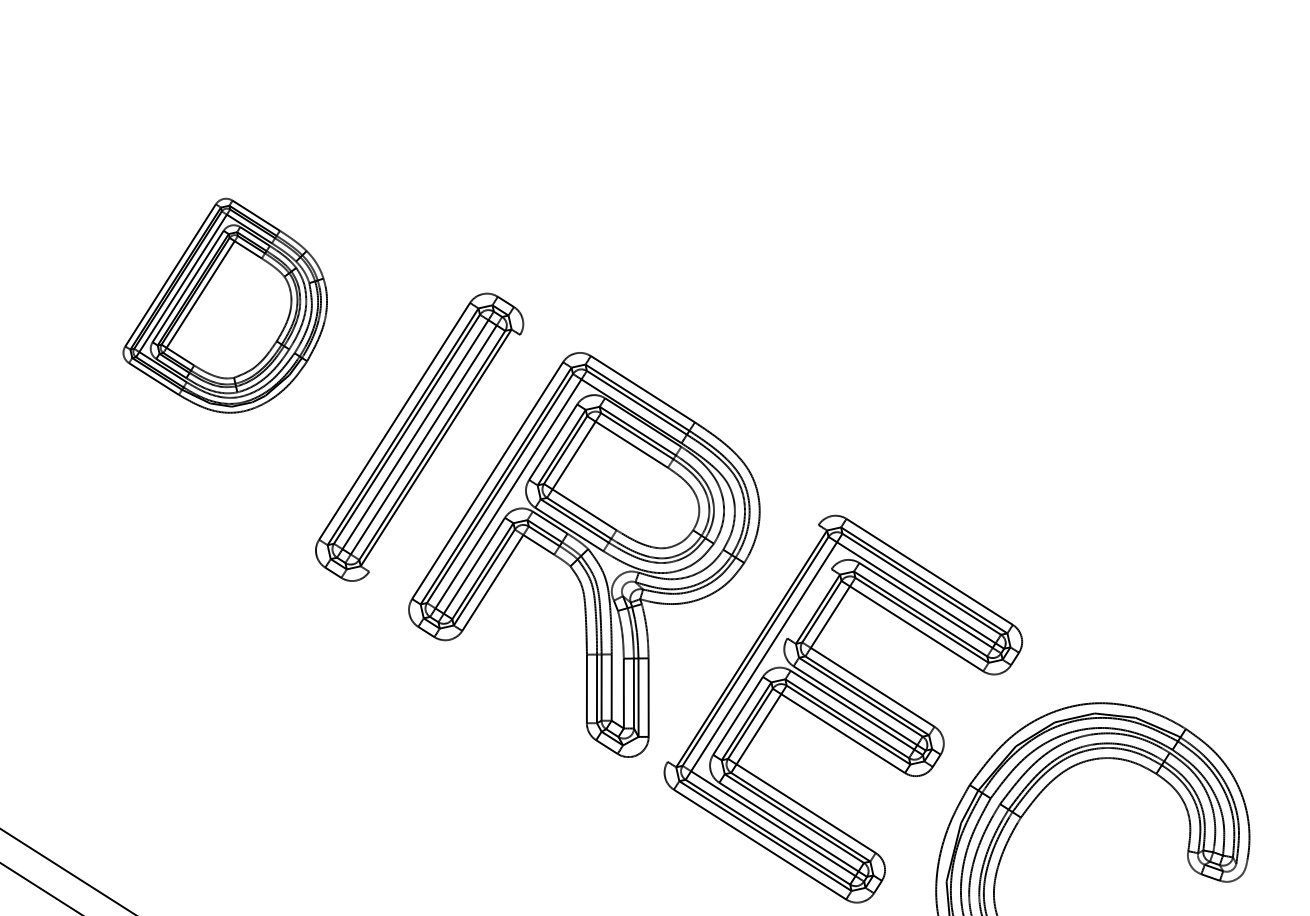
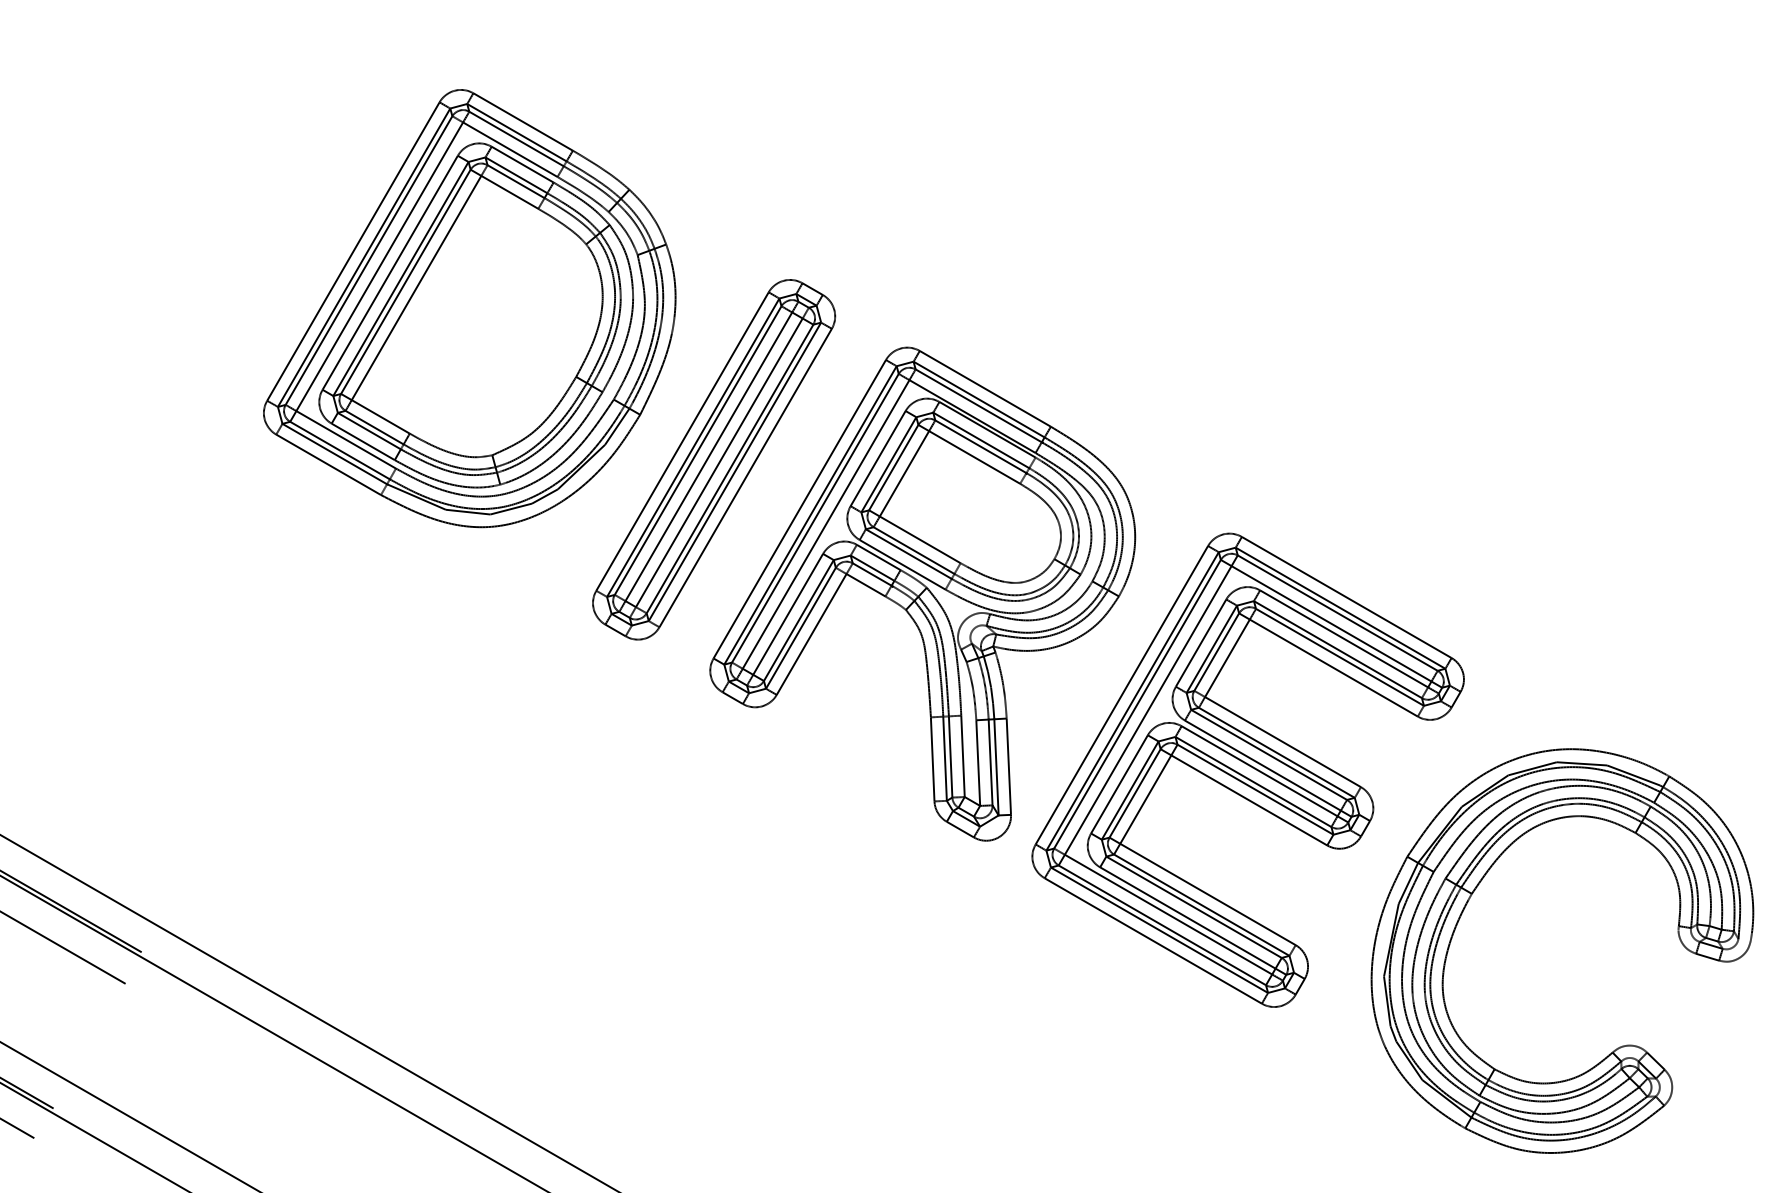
part: (225, 305) -> (469, 308), size x1.67
line: (444, 452) -> (745, 477), added
line: (809, 603) -> (1200, 642), added
line: (742, 643) -> (1121, 695), added

